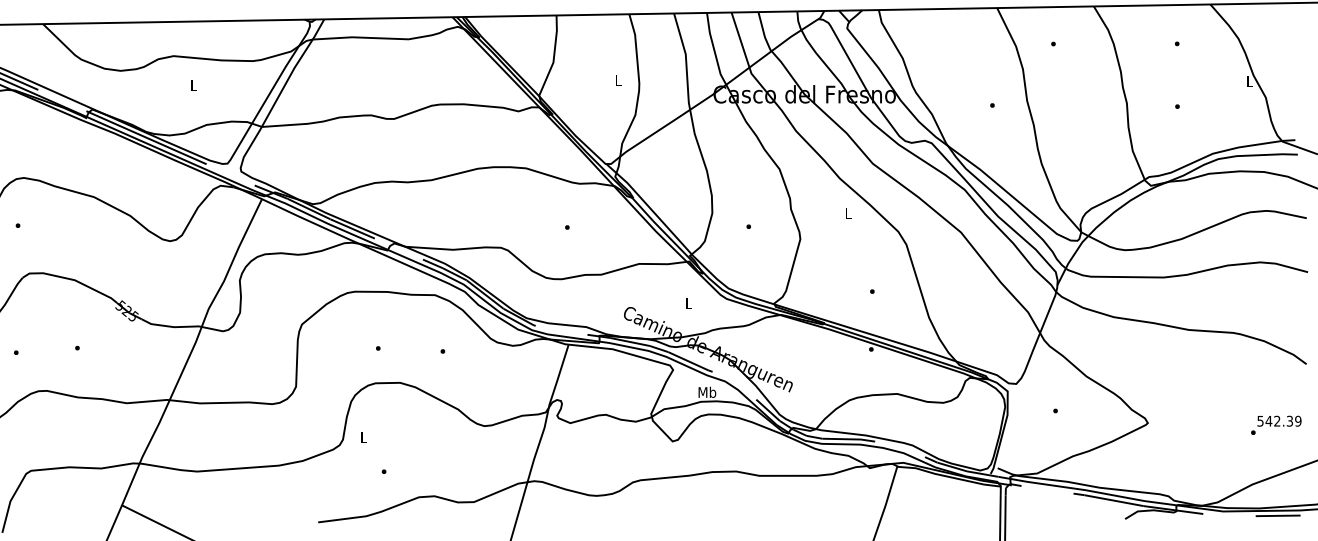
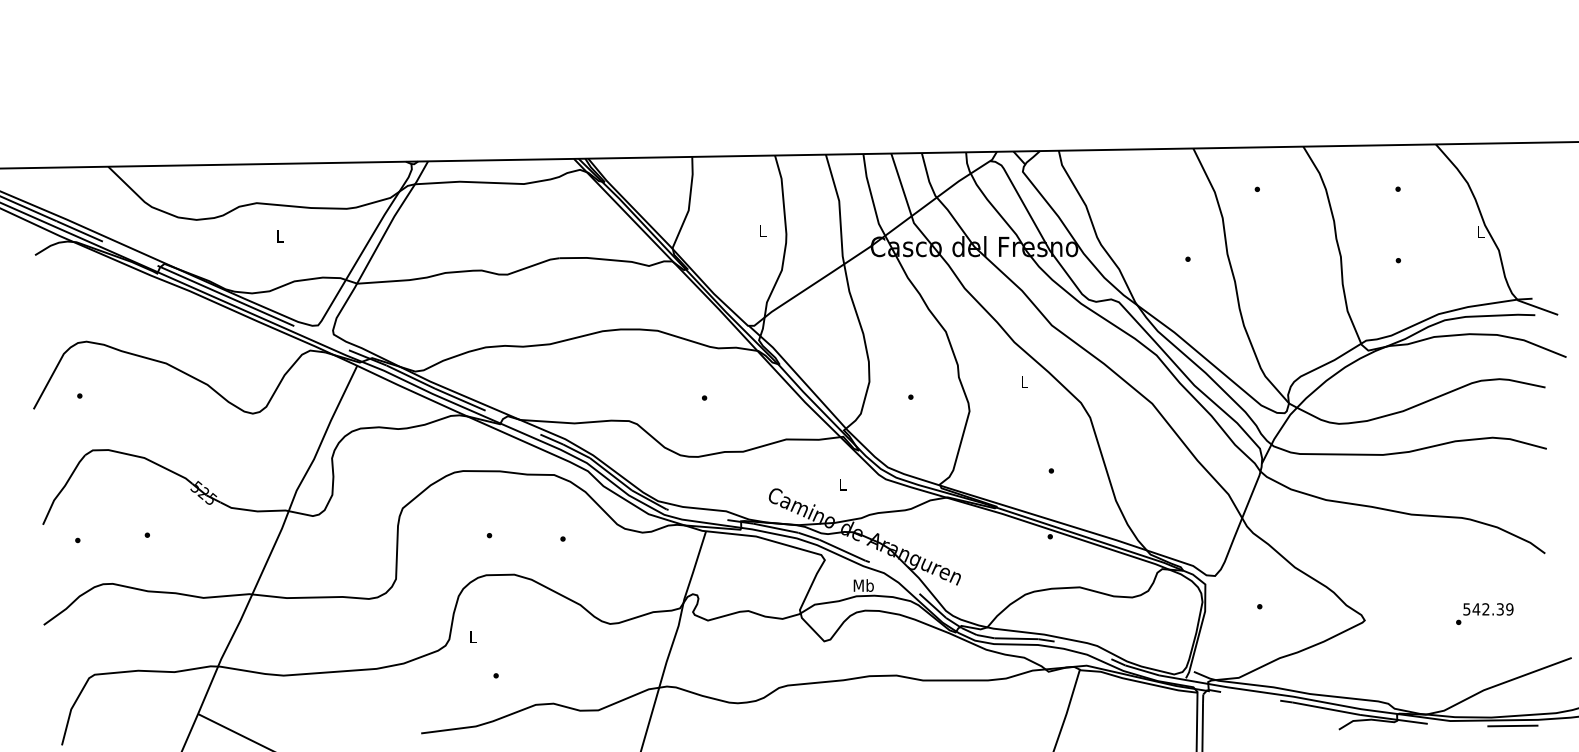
text: (1276, 424) -> (1484, 613), moved

